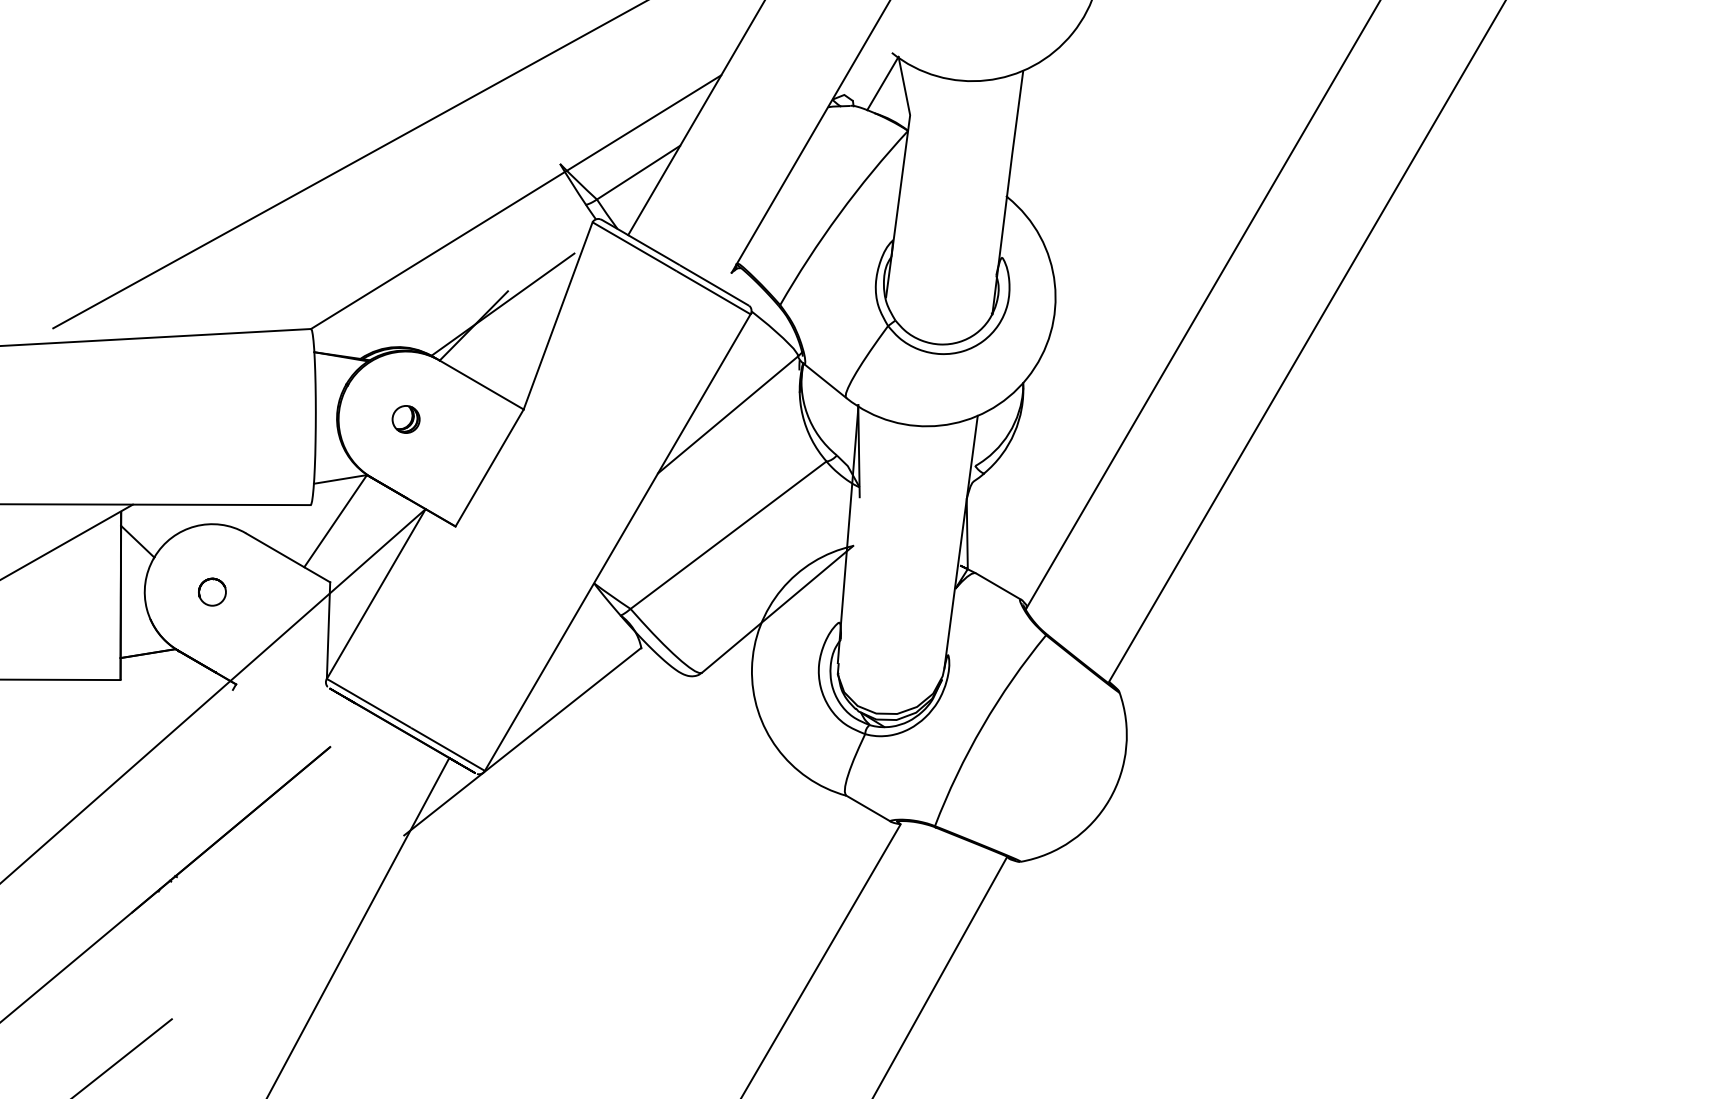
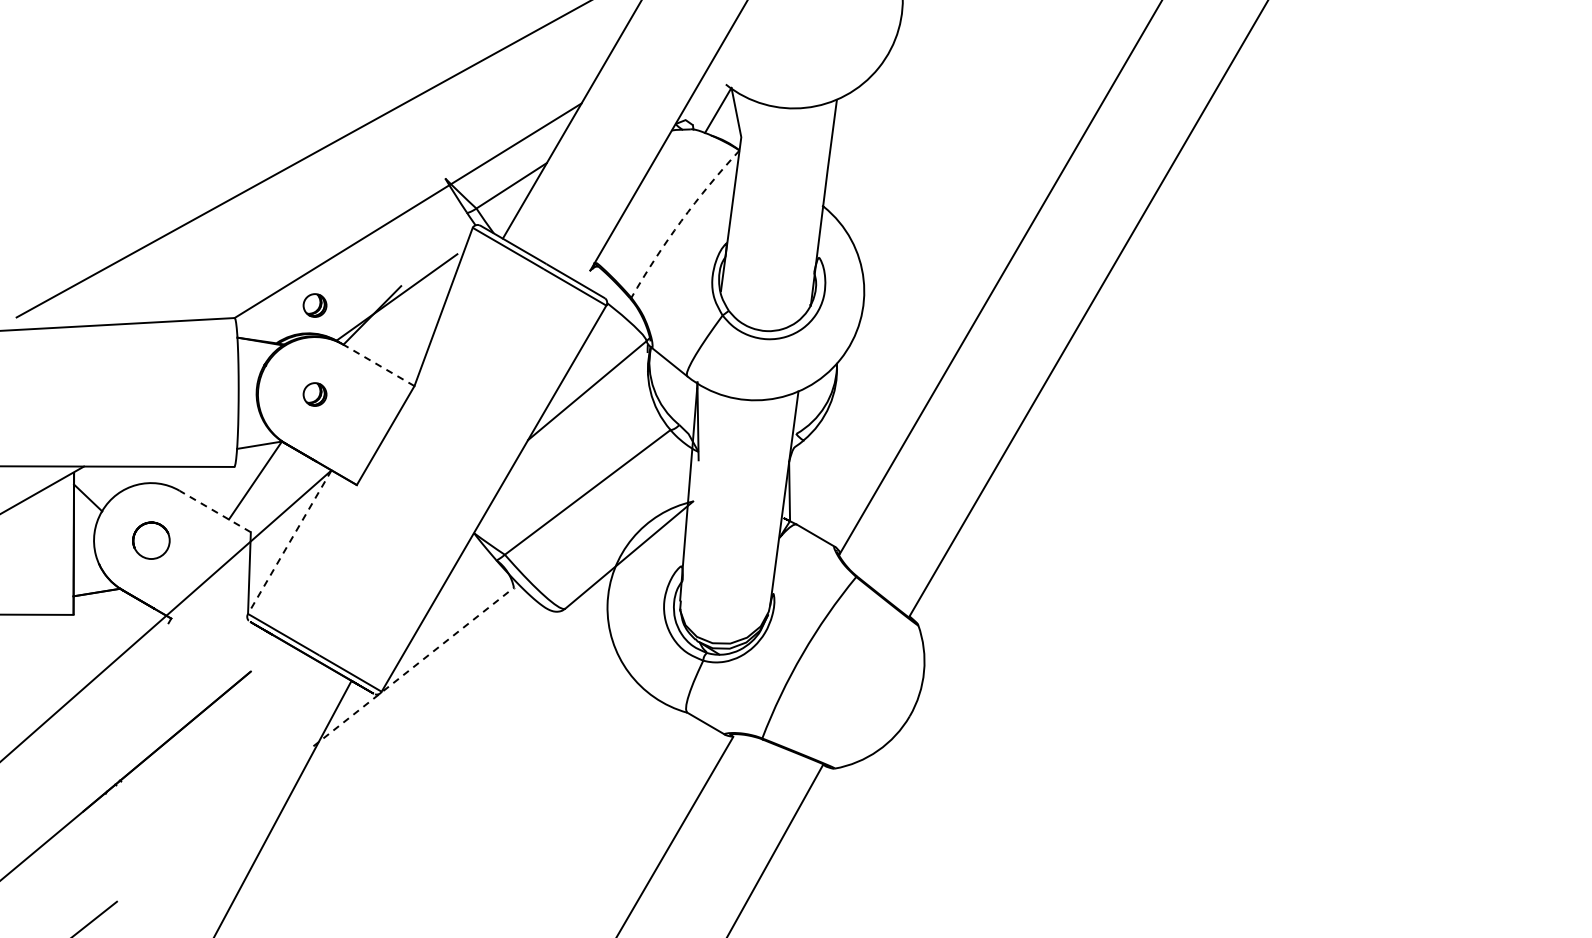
arc: (839, 214) -> (681, 221), solid -> dashed
part: (405, 314) -> (314, 305), added
line: (481, 385) -> (378, 365), solid -> dashed
line: (287, 557) -> (214, 511), solid -> dashed
part: (211, 592) -> (150, 540), size x1.6
line: (375, 594) -> (289, 542), solid -> dashed
line: (522, 742) -> (413, 667), solid -> dashed

